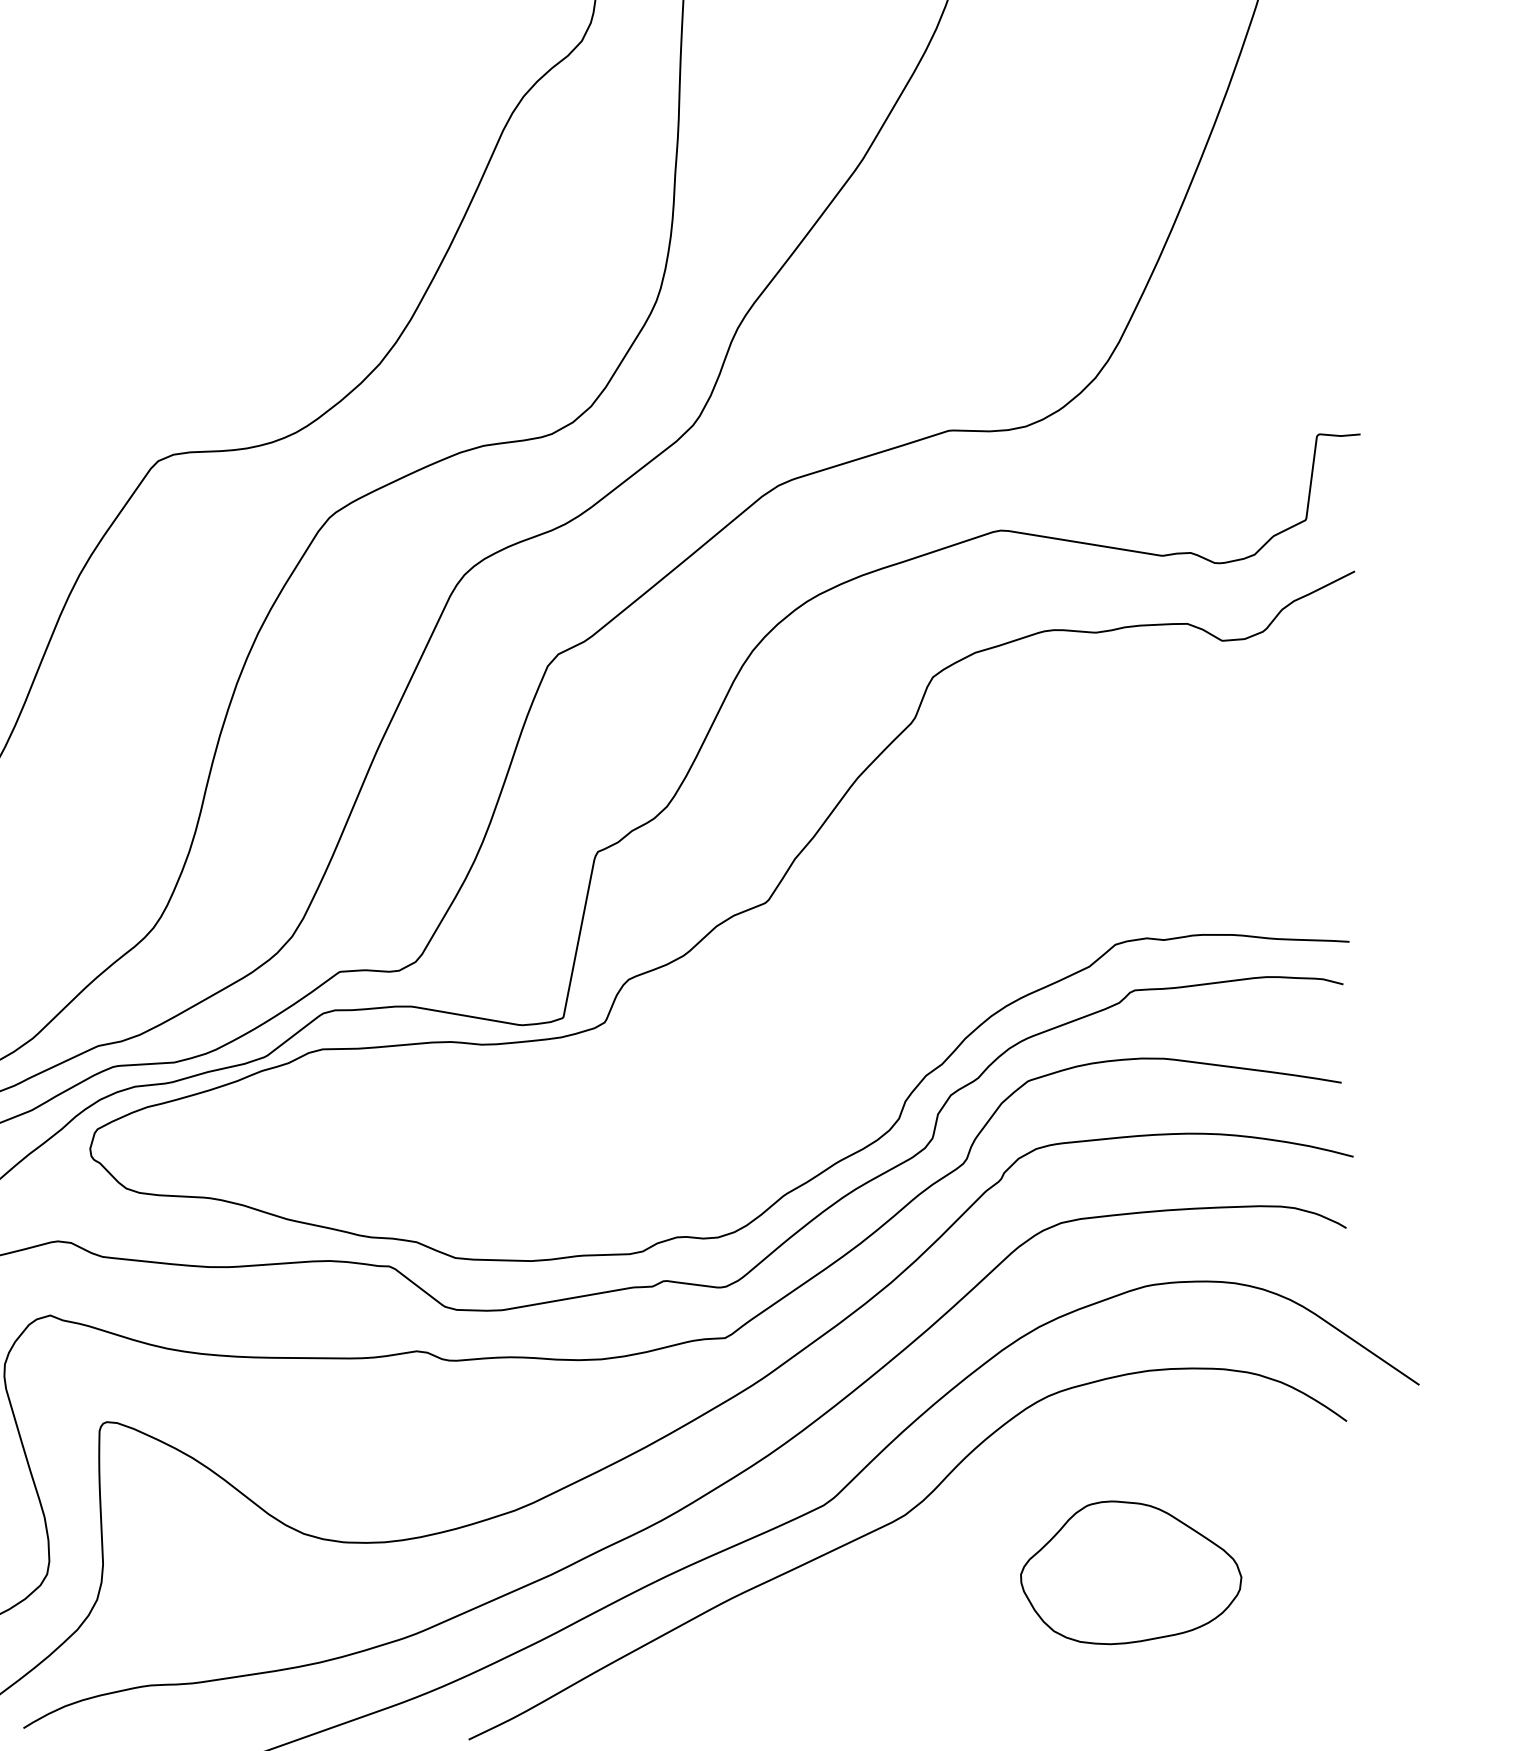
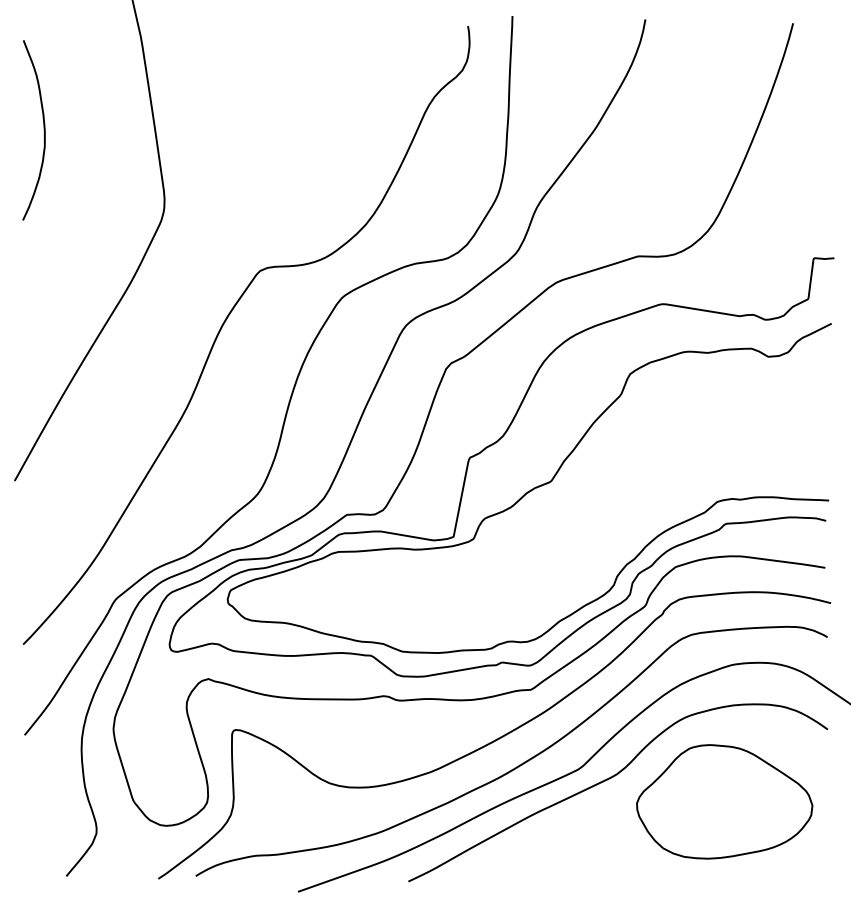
part: (1130, 1571) -> (724, 801), size x1.67

